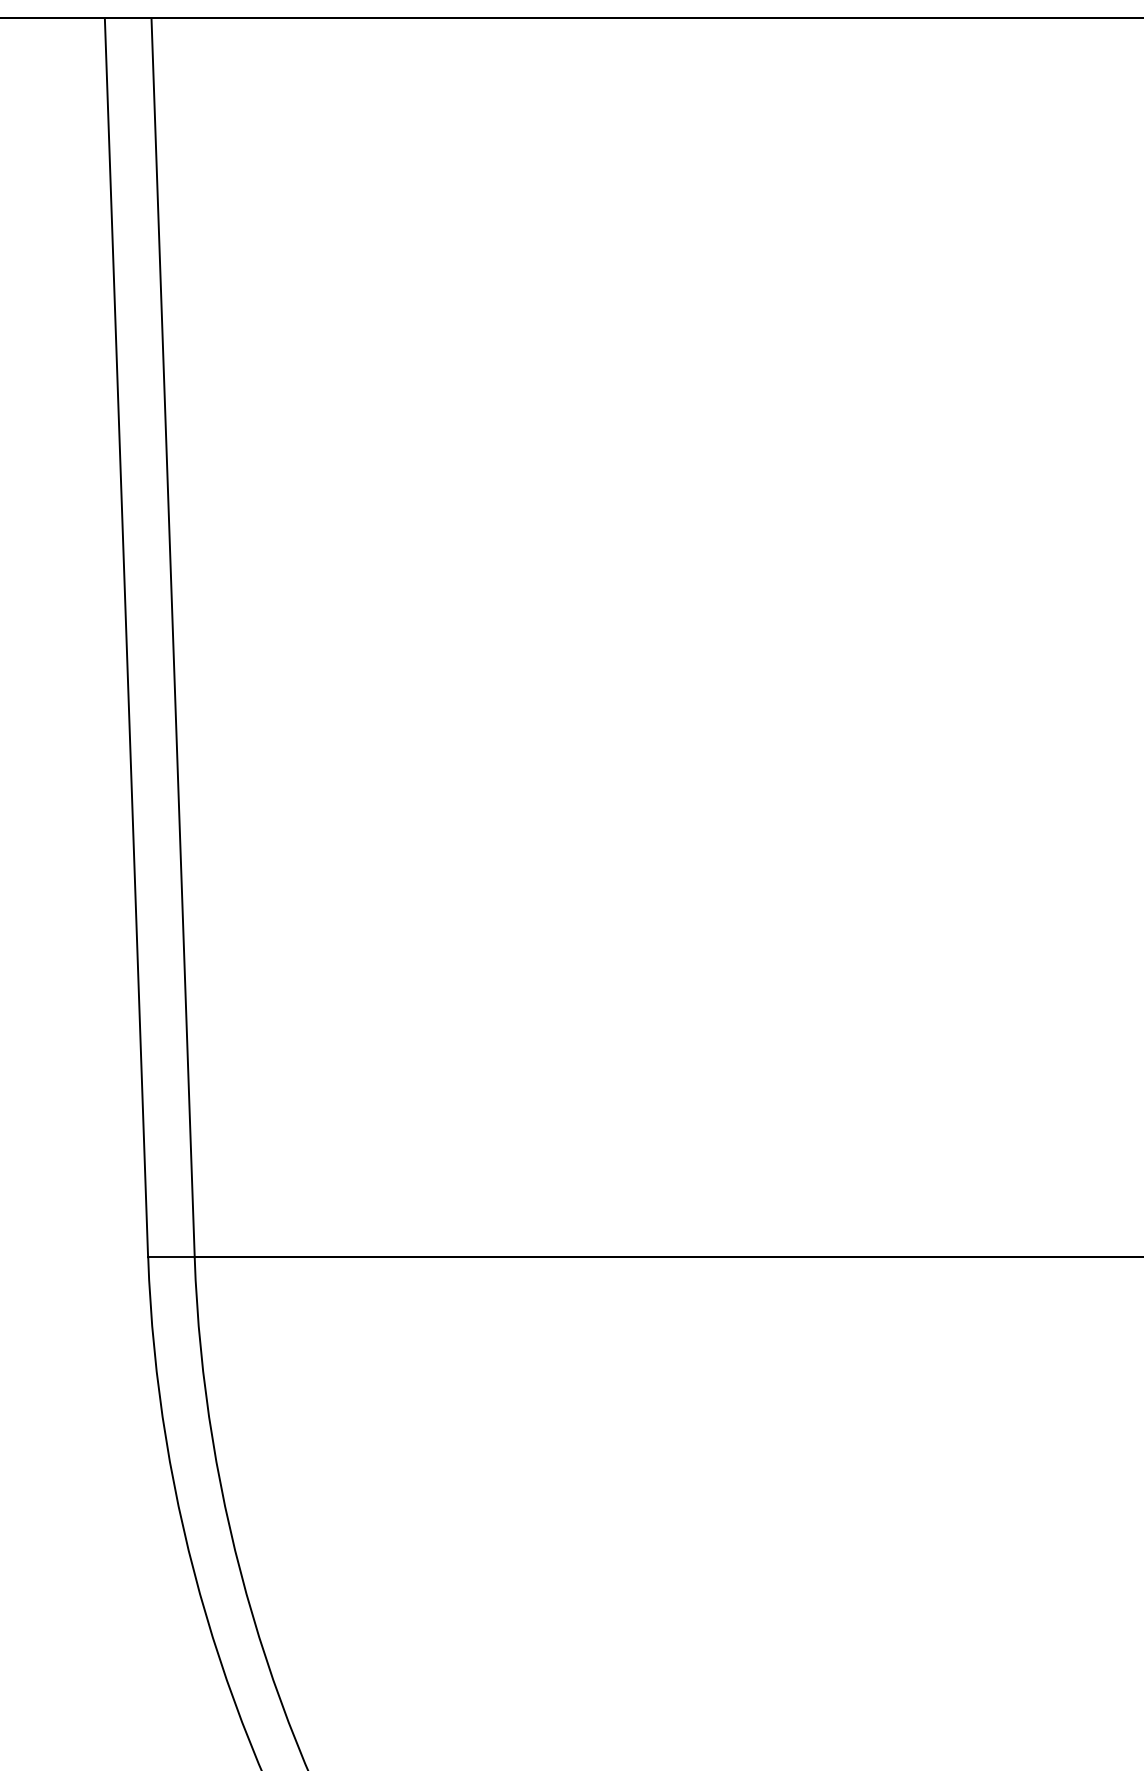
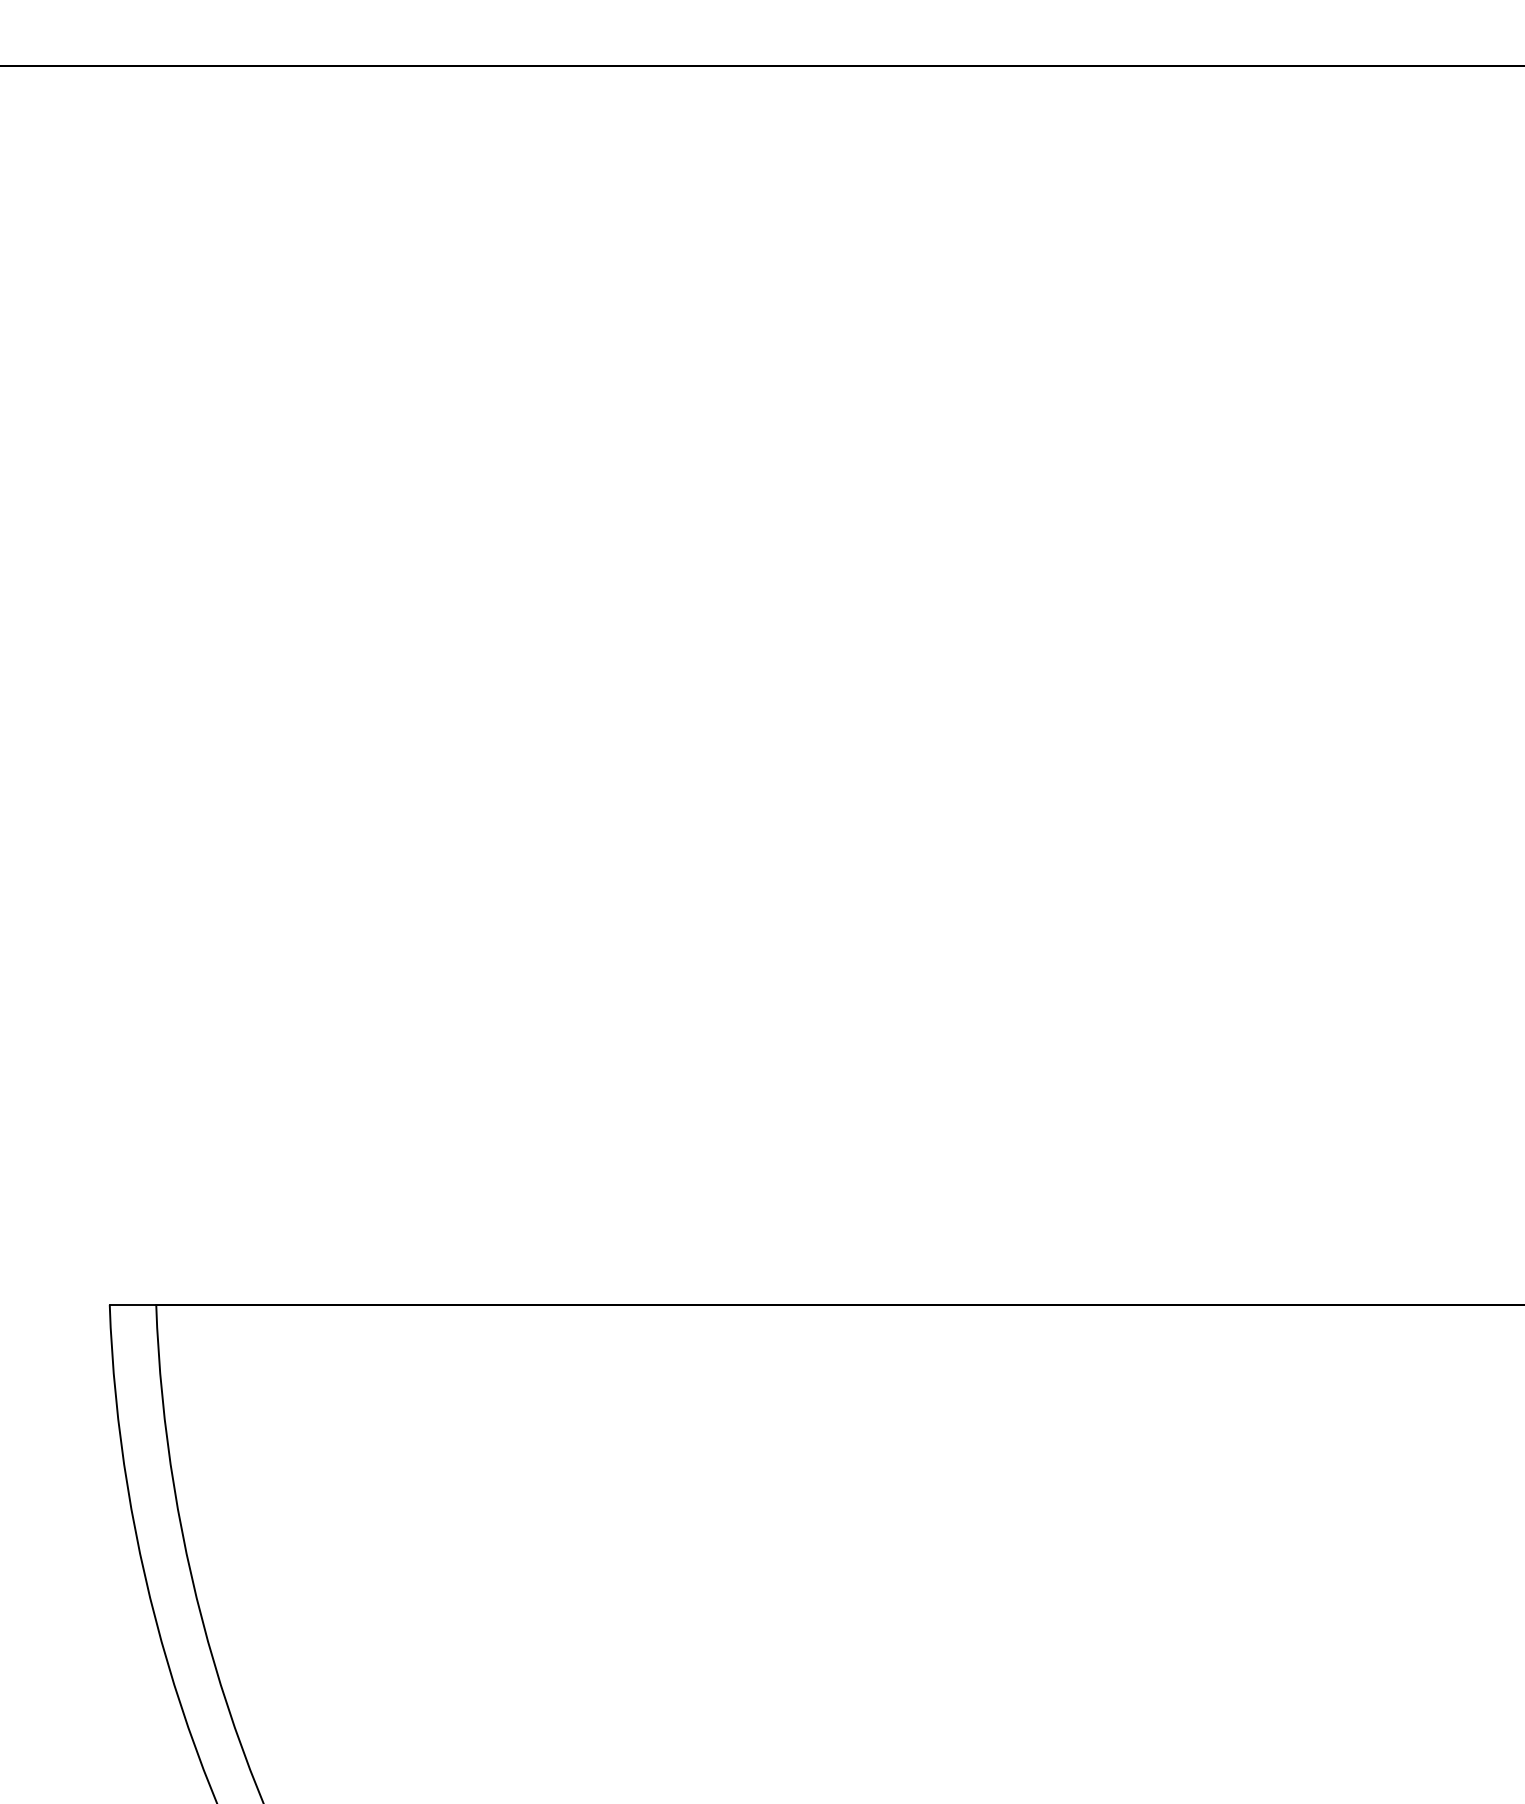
line: (125, 636) -> (87, 684), removed
line: (172, 636) -> (134, 684), removed

